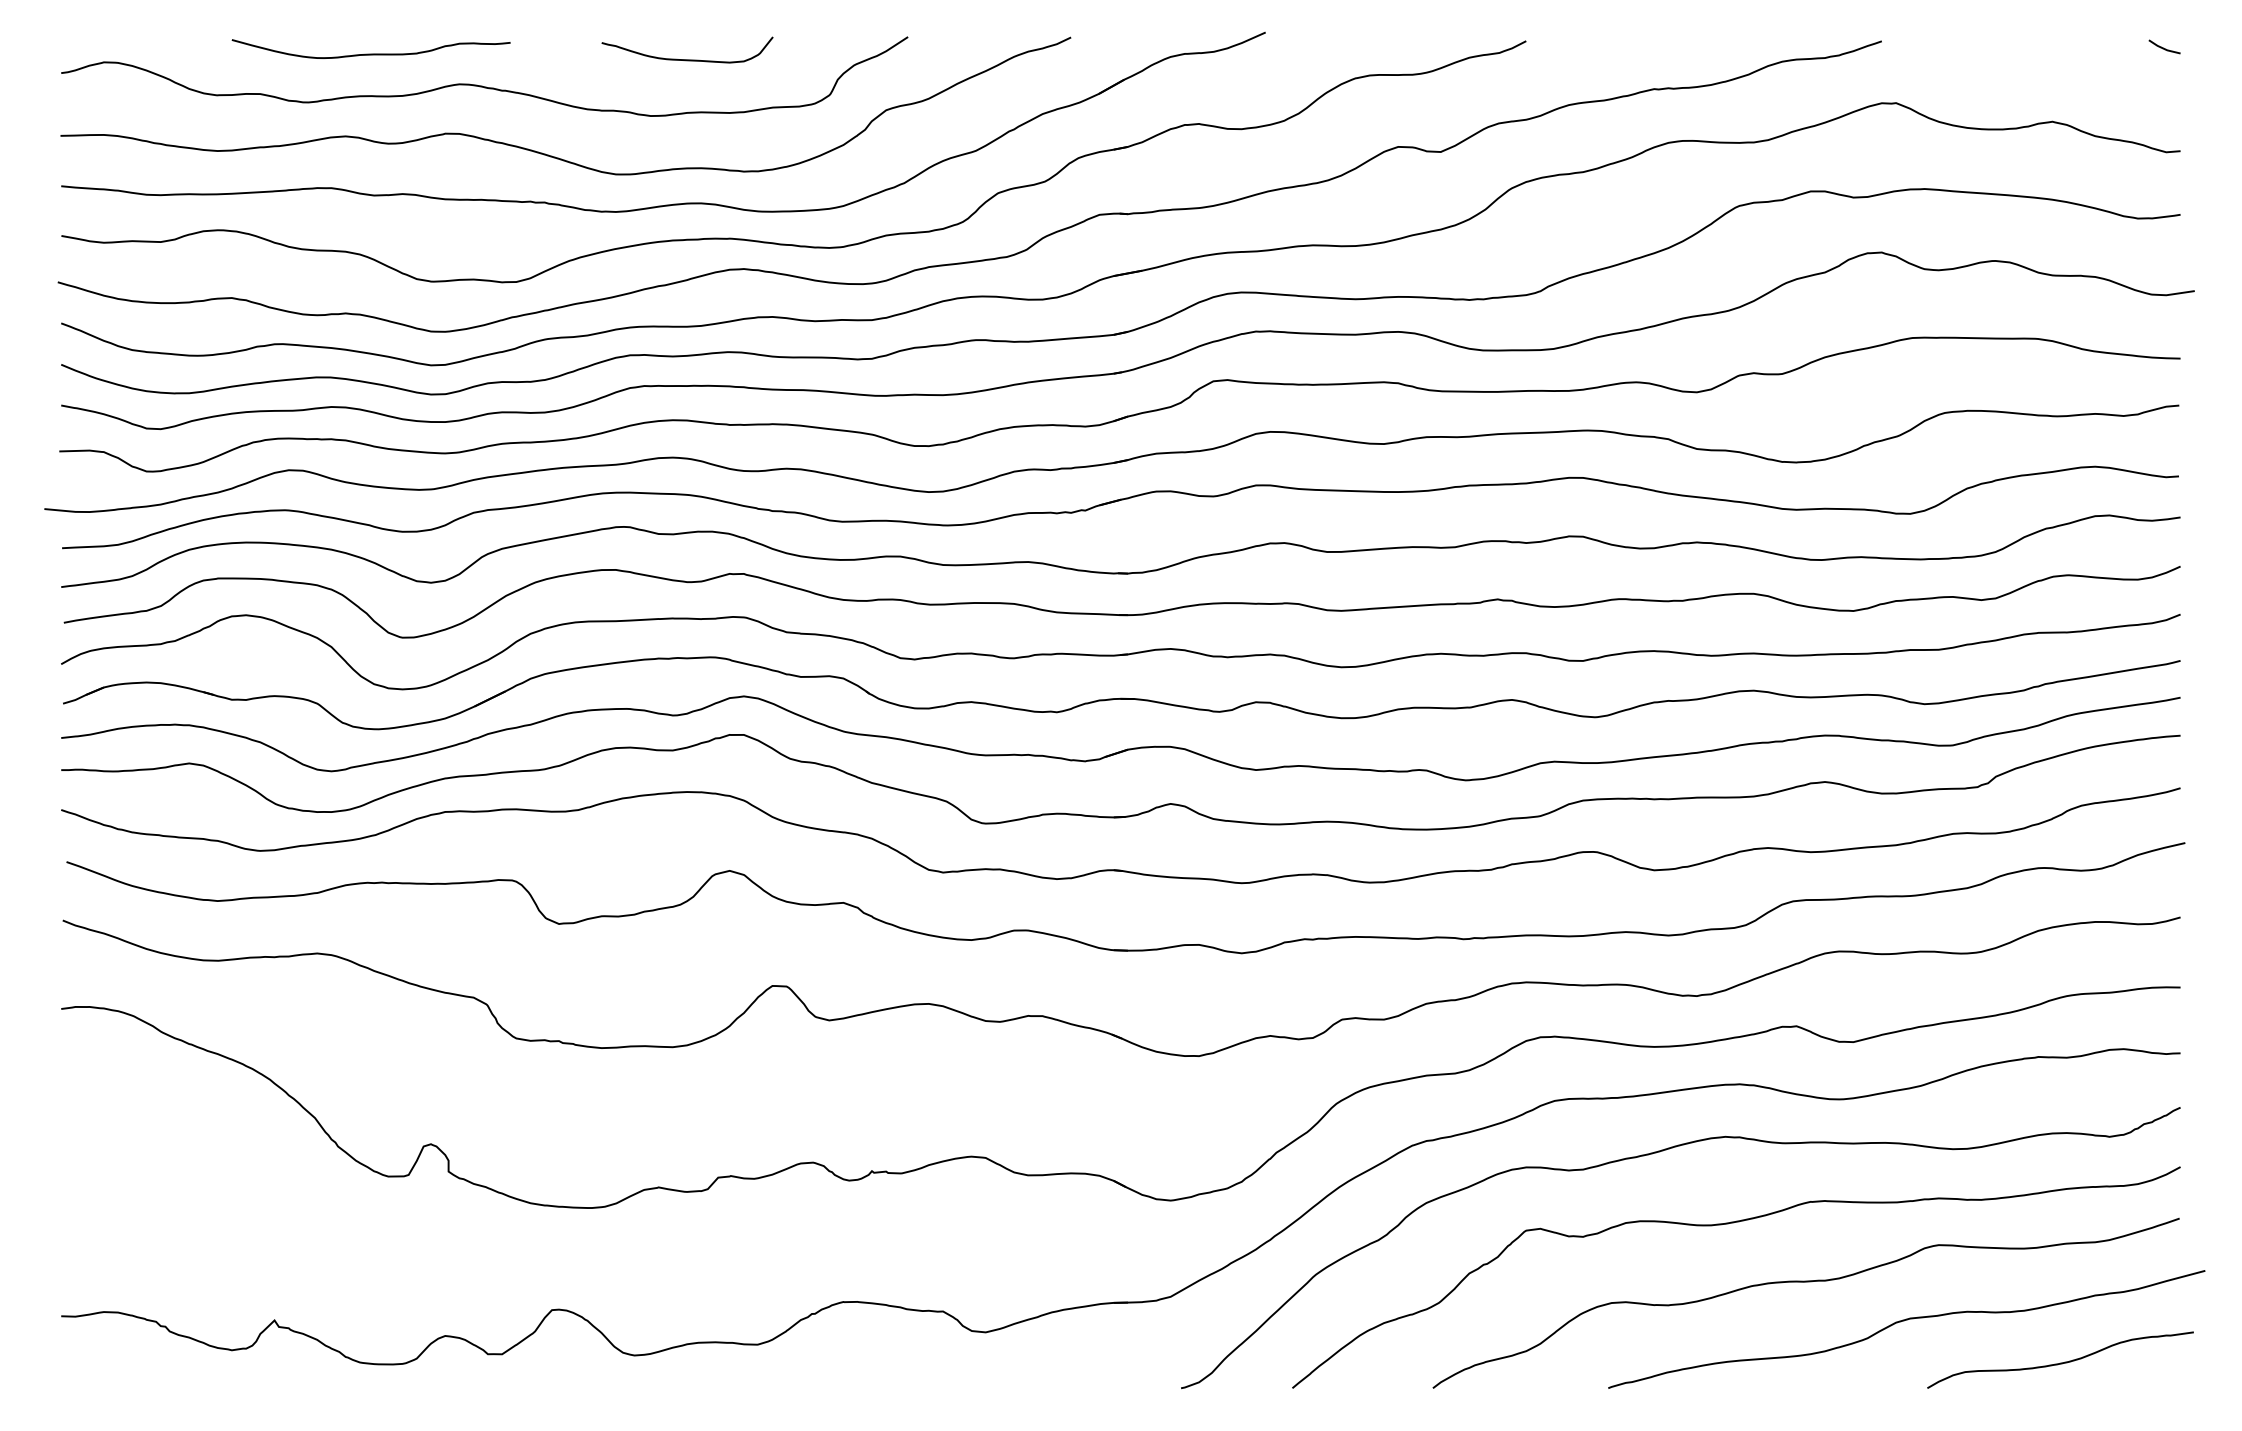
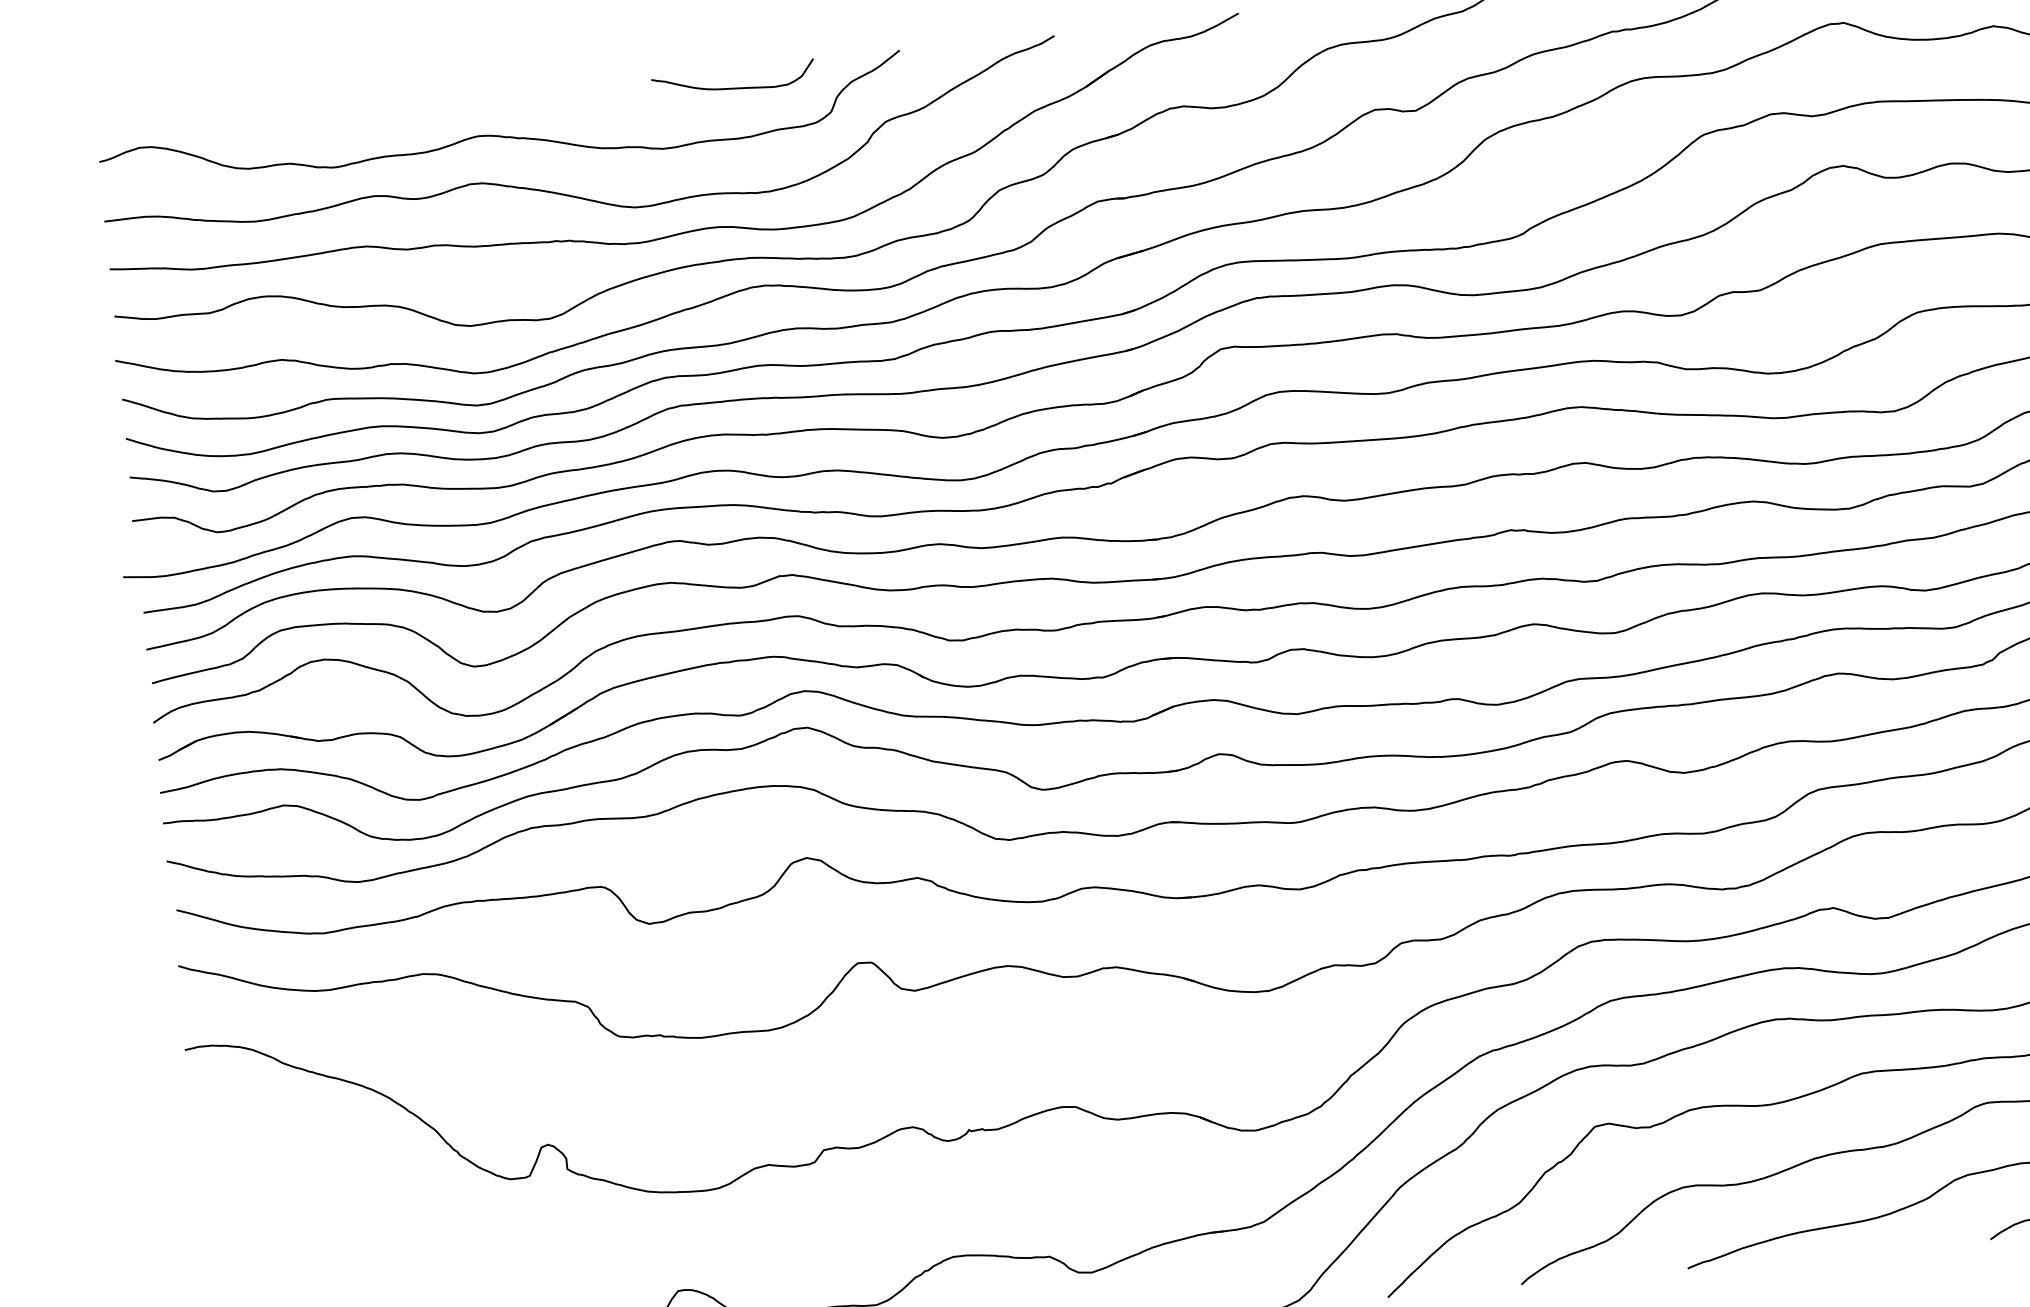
curve: (370, 53) -> (391, 115), removed
curve: (687, 59) -> (734, 87), moved

